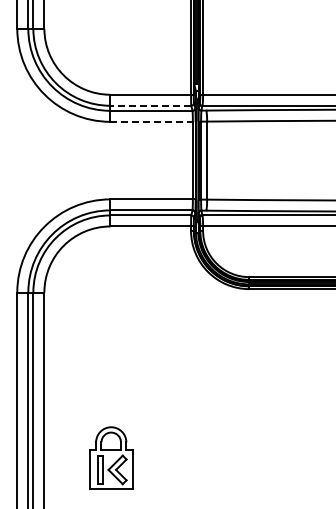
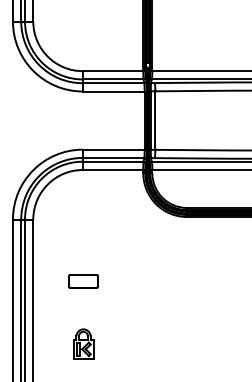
line: (150, 105) -> (112, 79), dashed -> solid
line: (153, 121) -> (115, 91), dashed -> solid
part: (111, 374) -> (83, 281), added
part: (111, 458) -> (83, 344), size x0.62

